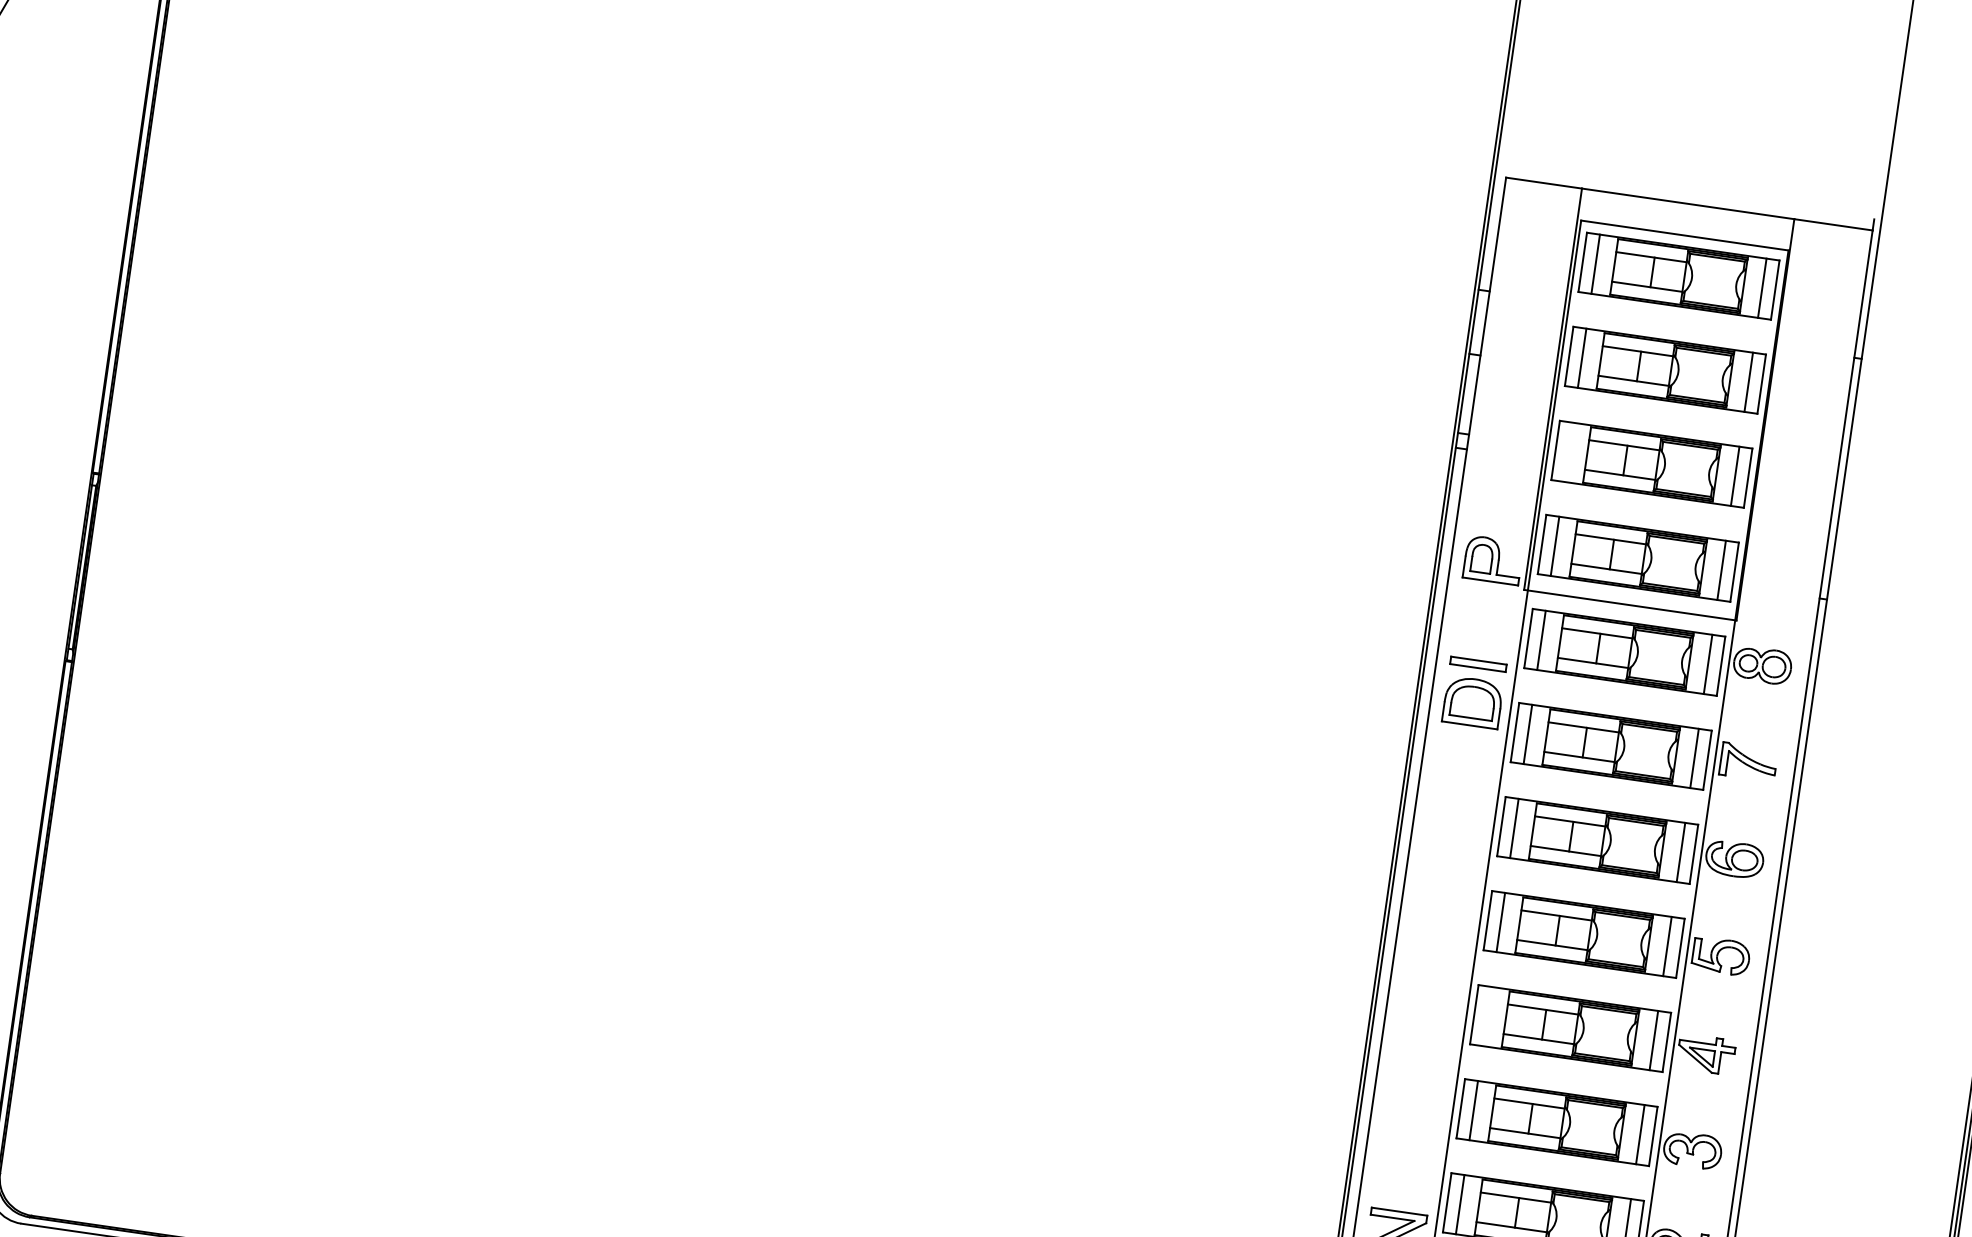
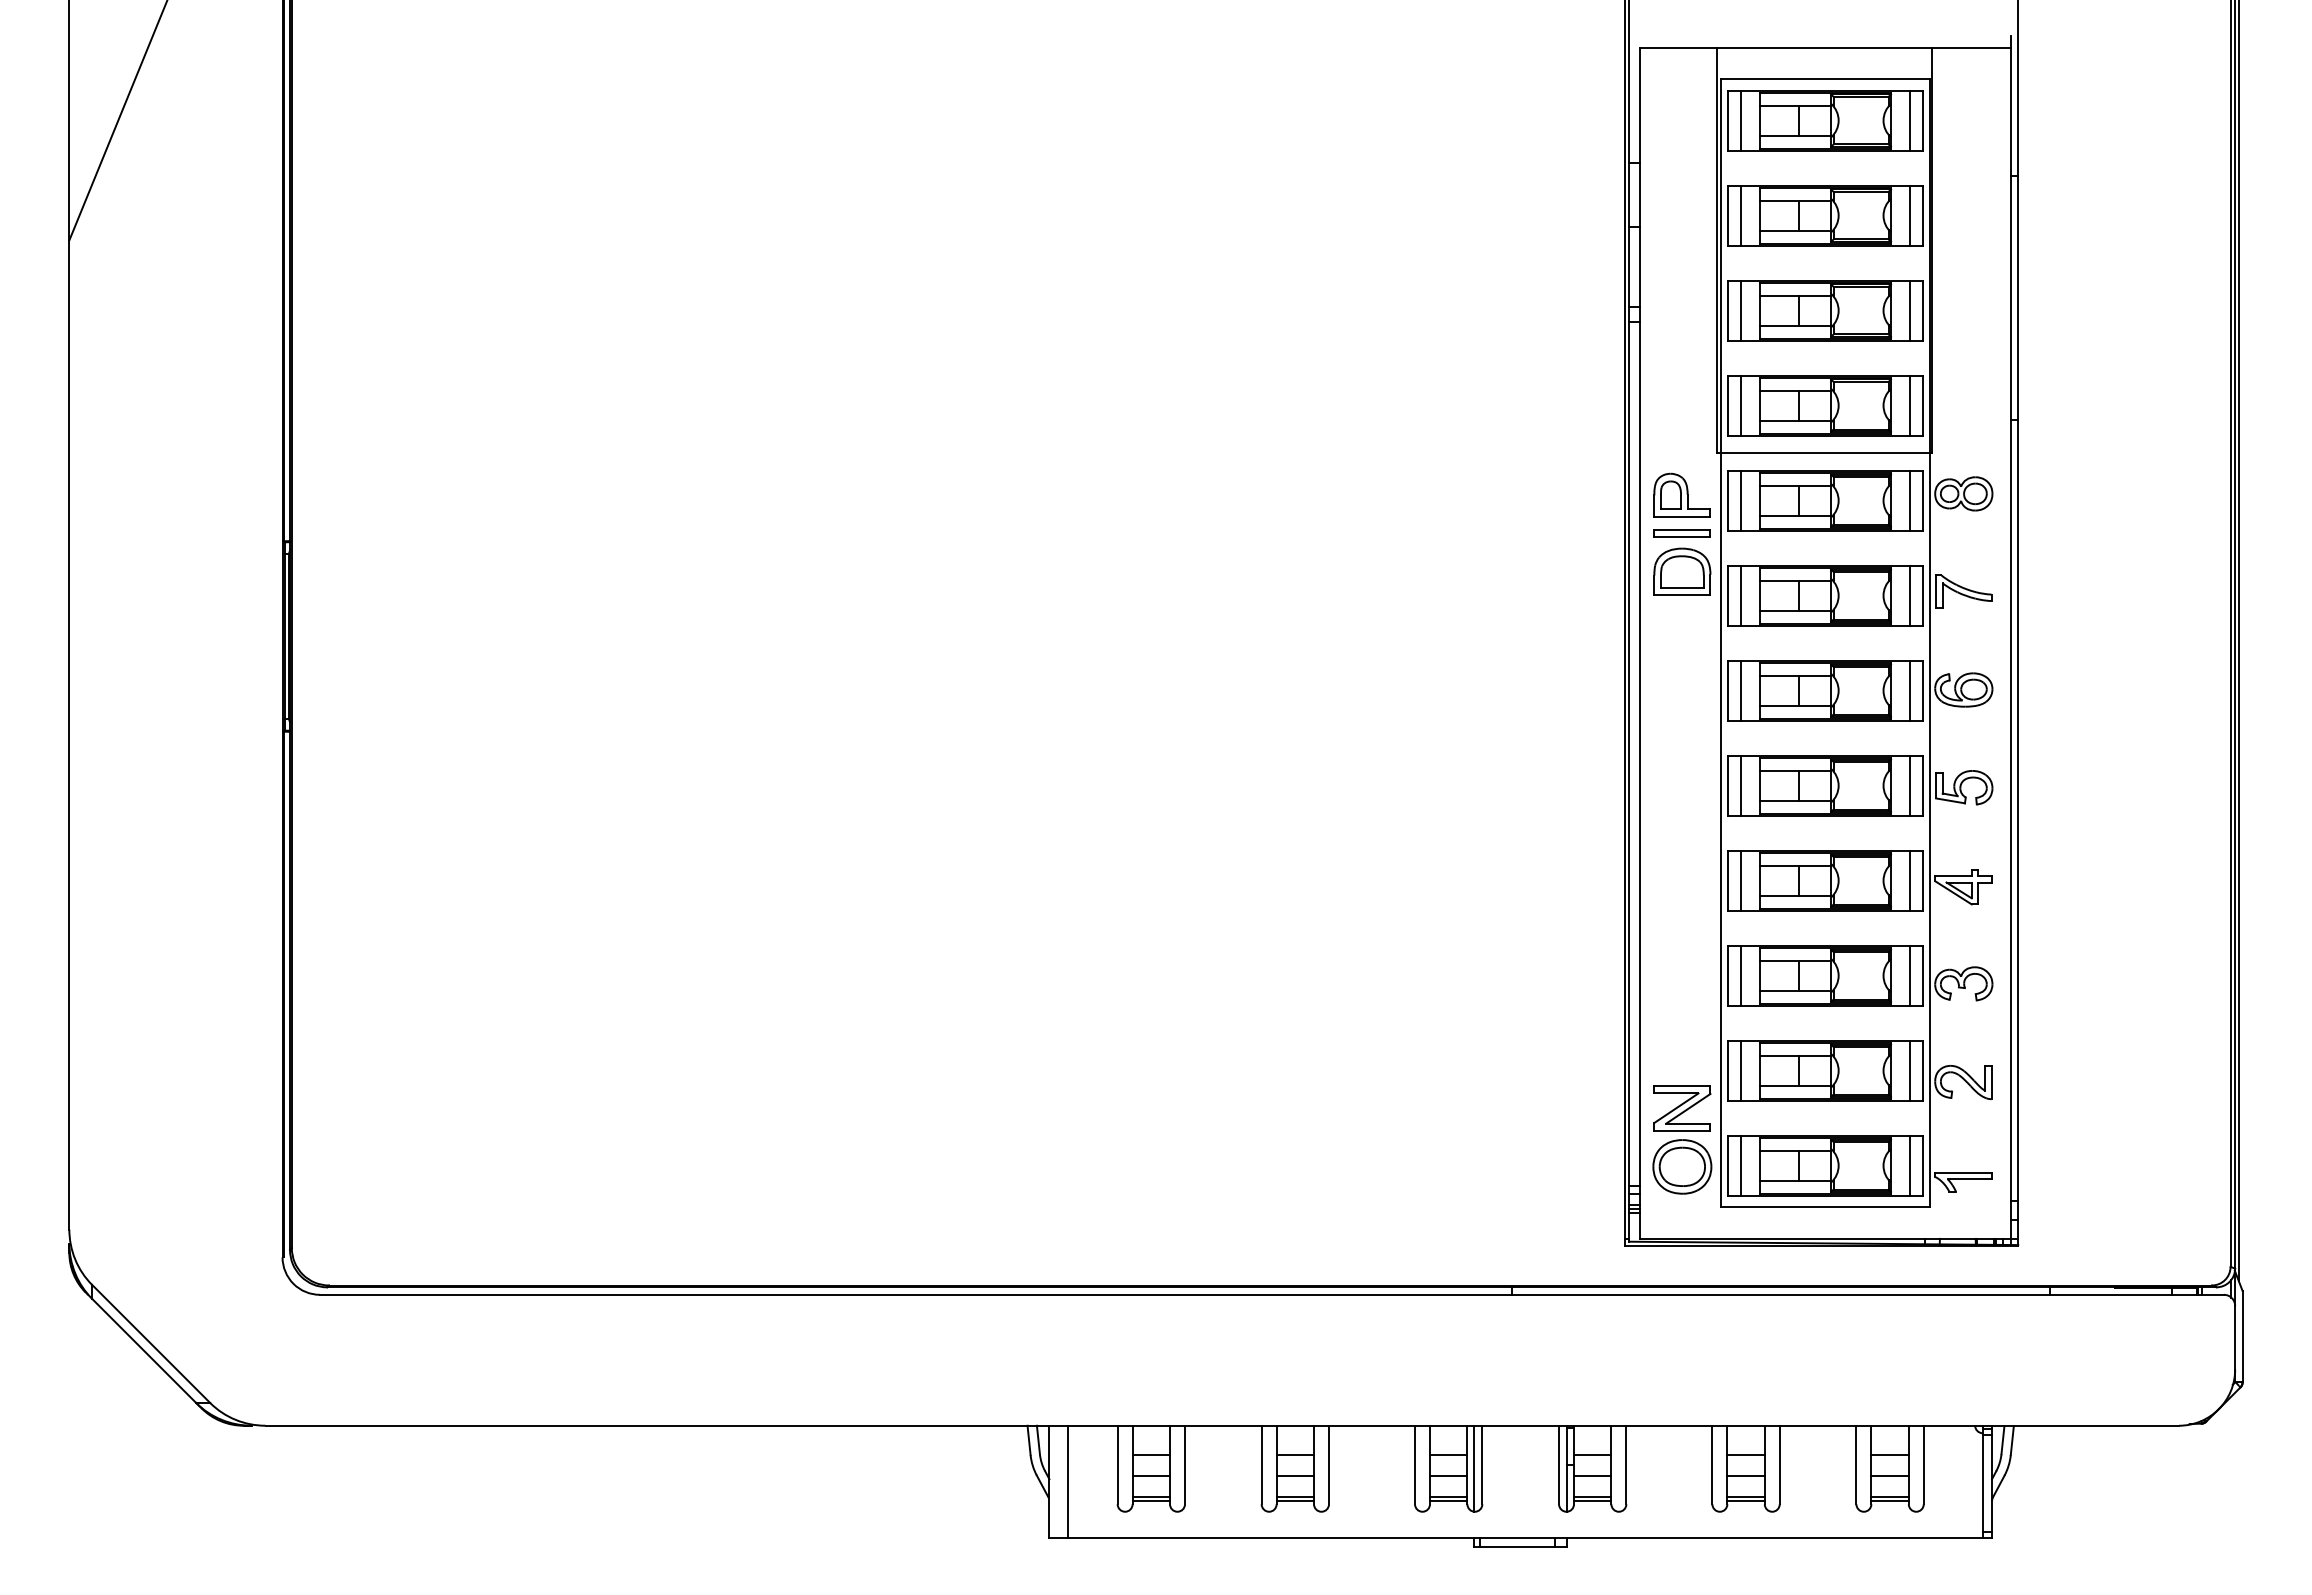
line: (1568, 452) -> (1741, 310), added
part: (1492, 559) -> (1681, 494), moved
line: (1487, 1016) -> (1741, 880), added

